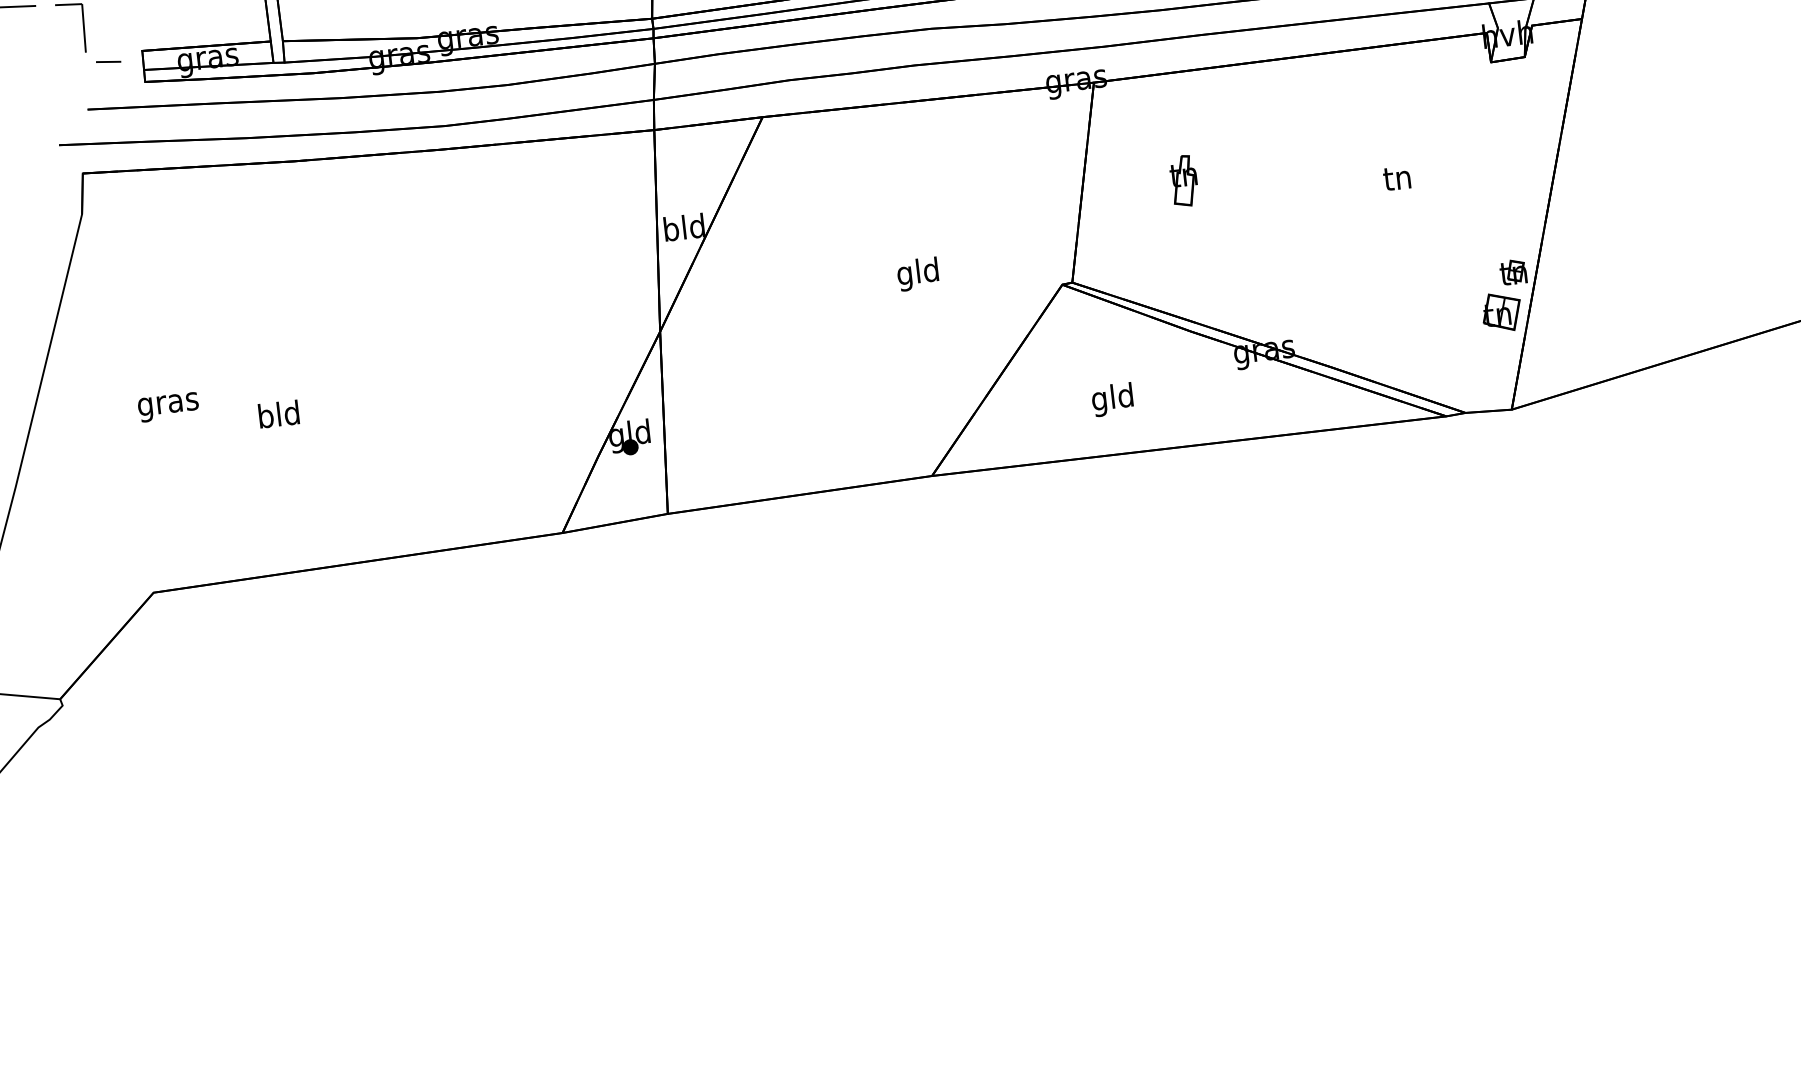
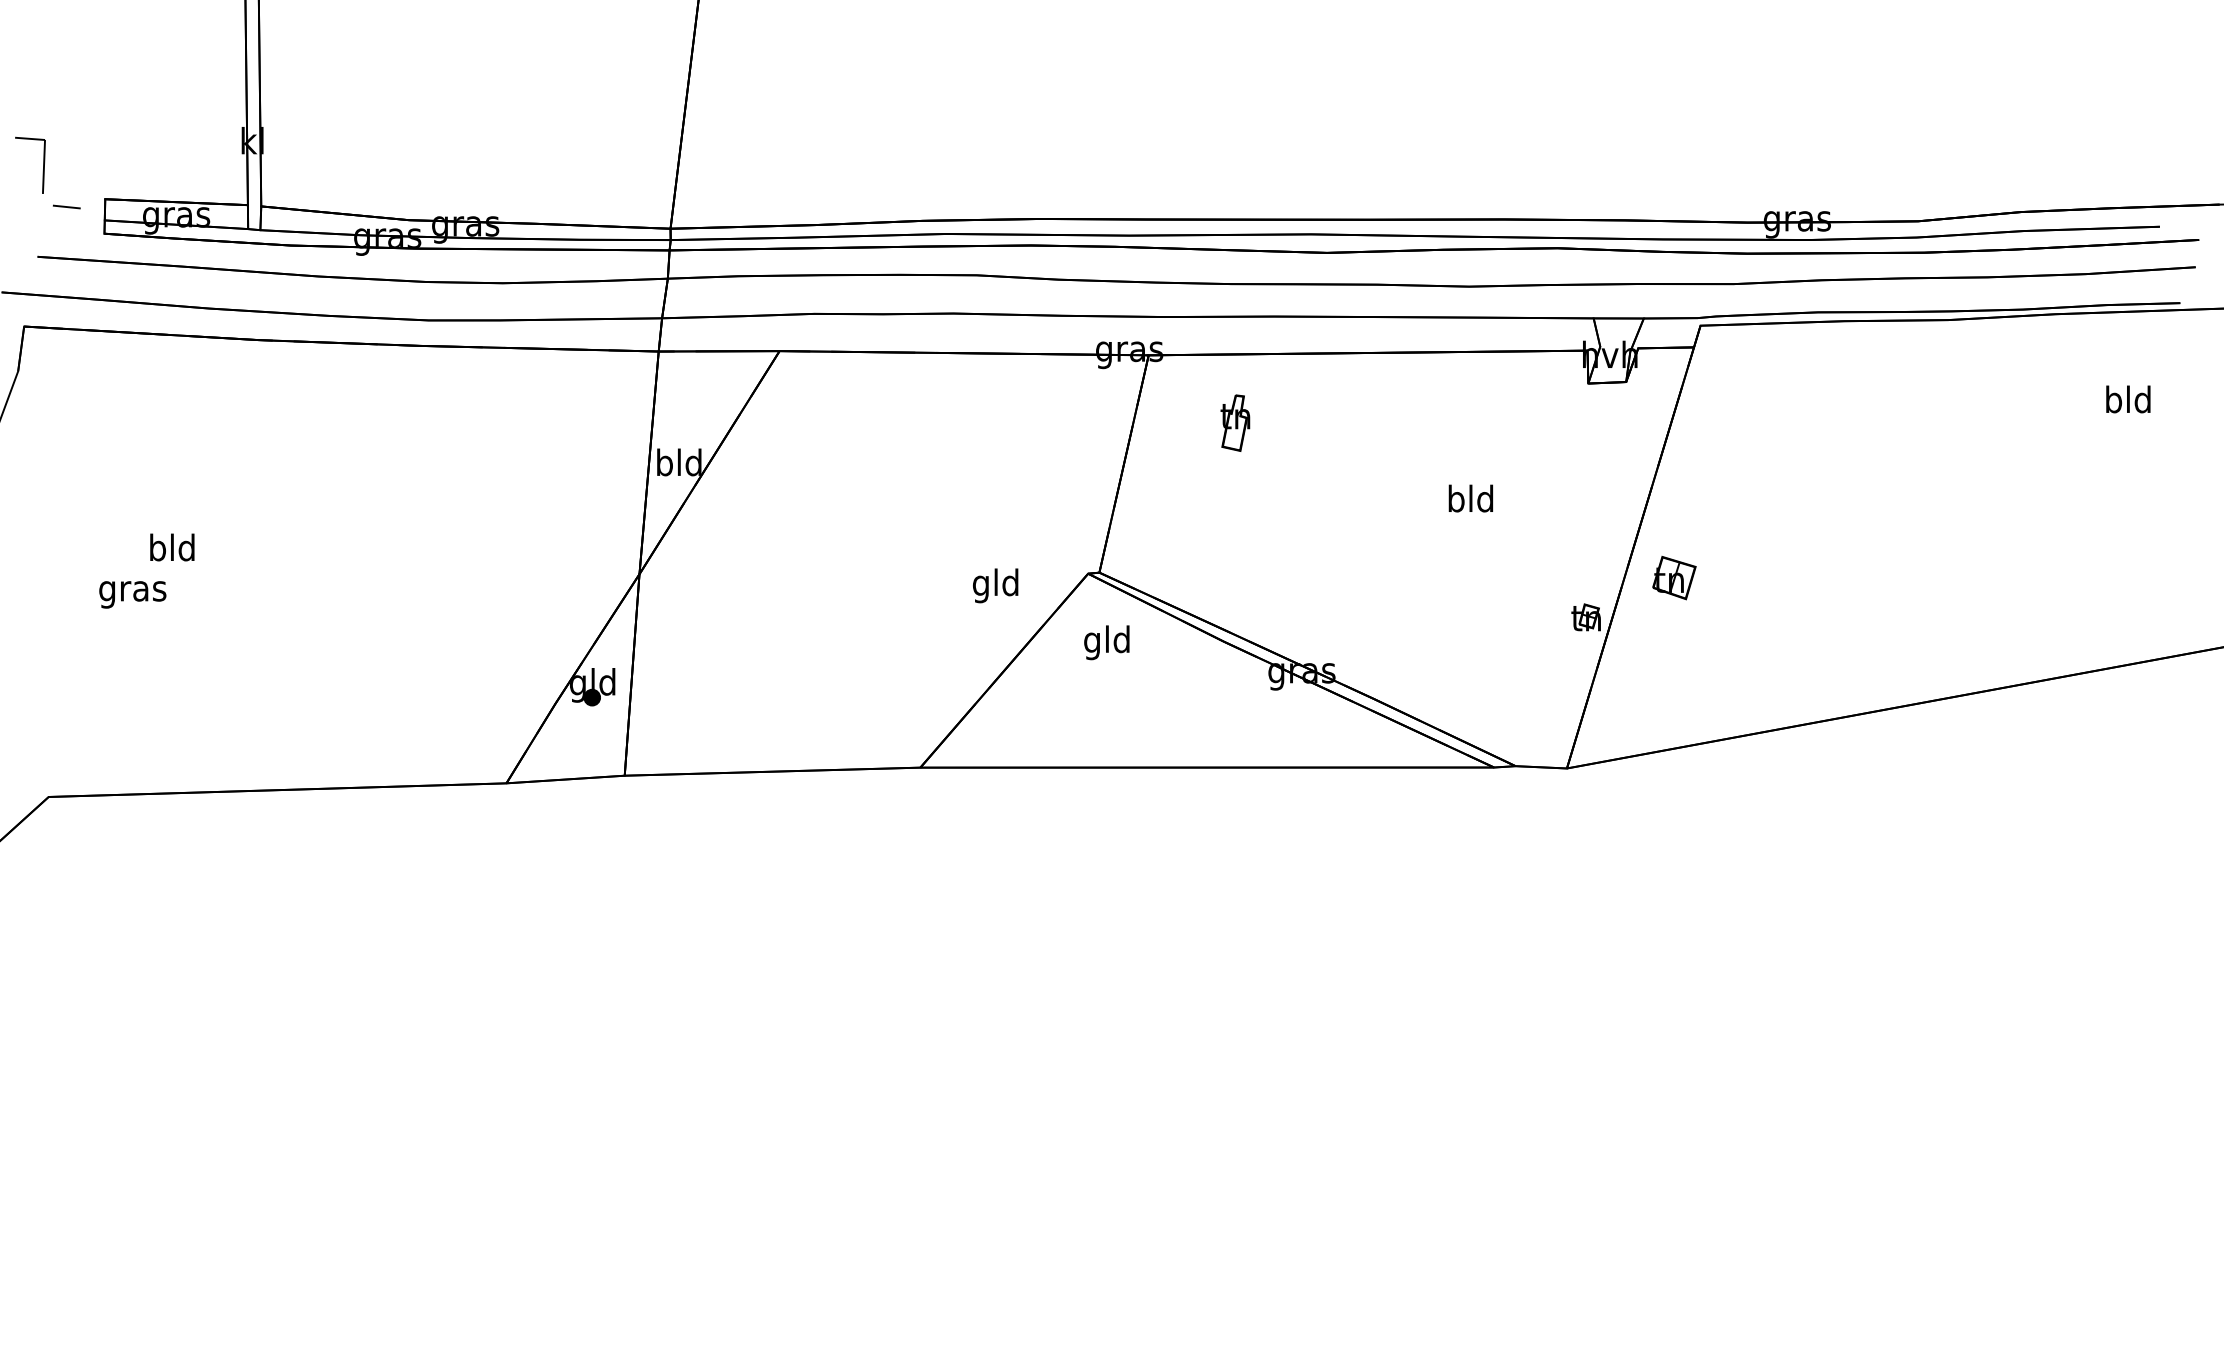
text: (1397, 177) -> (1470, 498), tn -> bld
part: (1184, 180) -> (1235, 422), moved
text: (917, 274) -> (995, 585), moved
part: (1501, 312) -> (1674, 578), moved
text: (1112, 399) -> (1106, 642), moved
text: (168, 407) -> (132, 594), moved
text: (279, 414) -> (172, 547), moved

